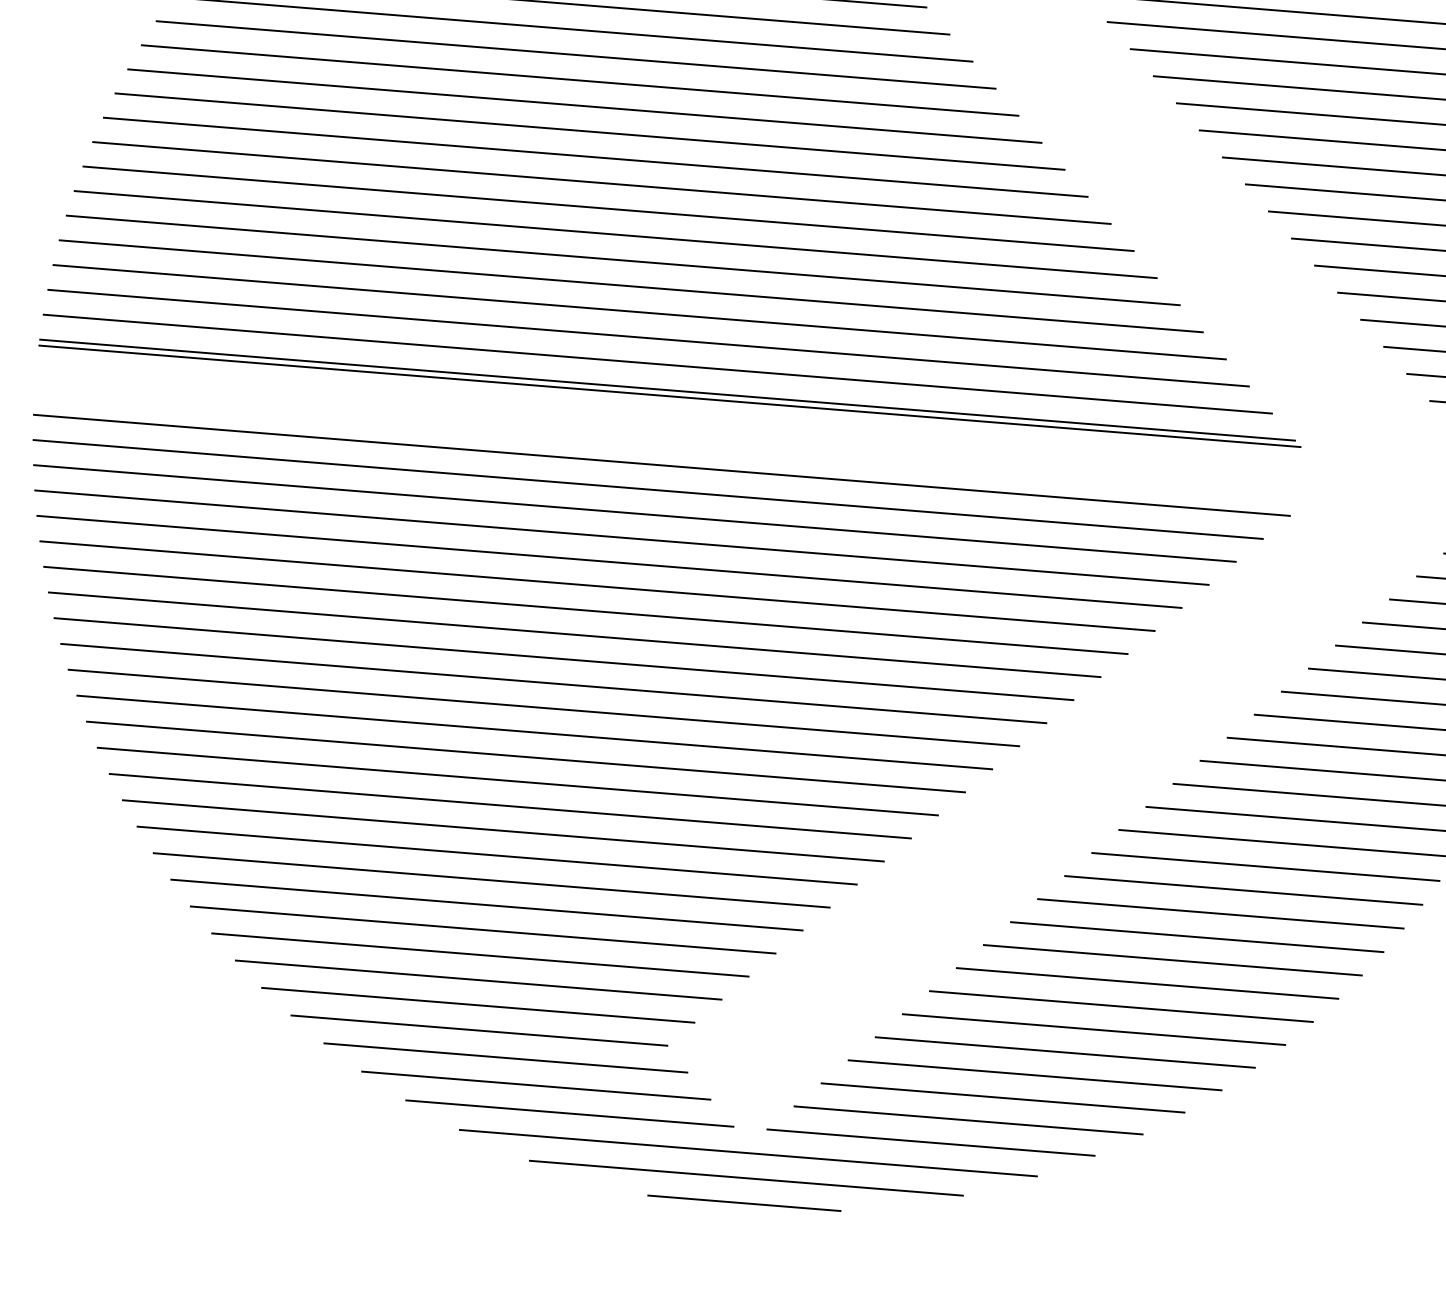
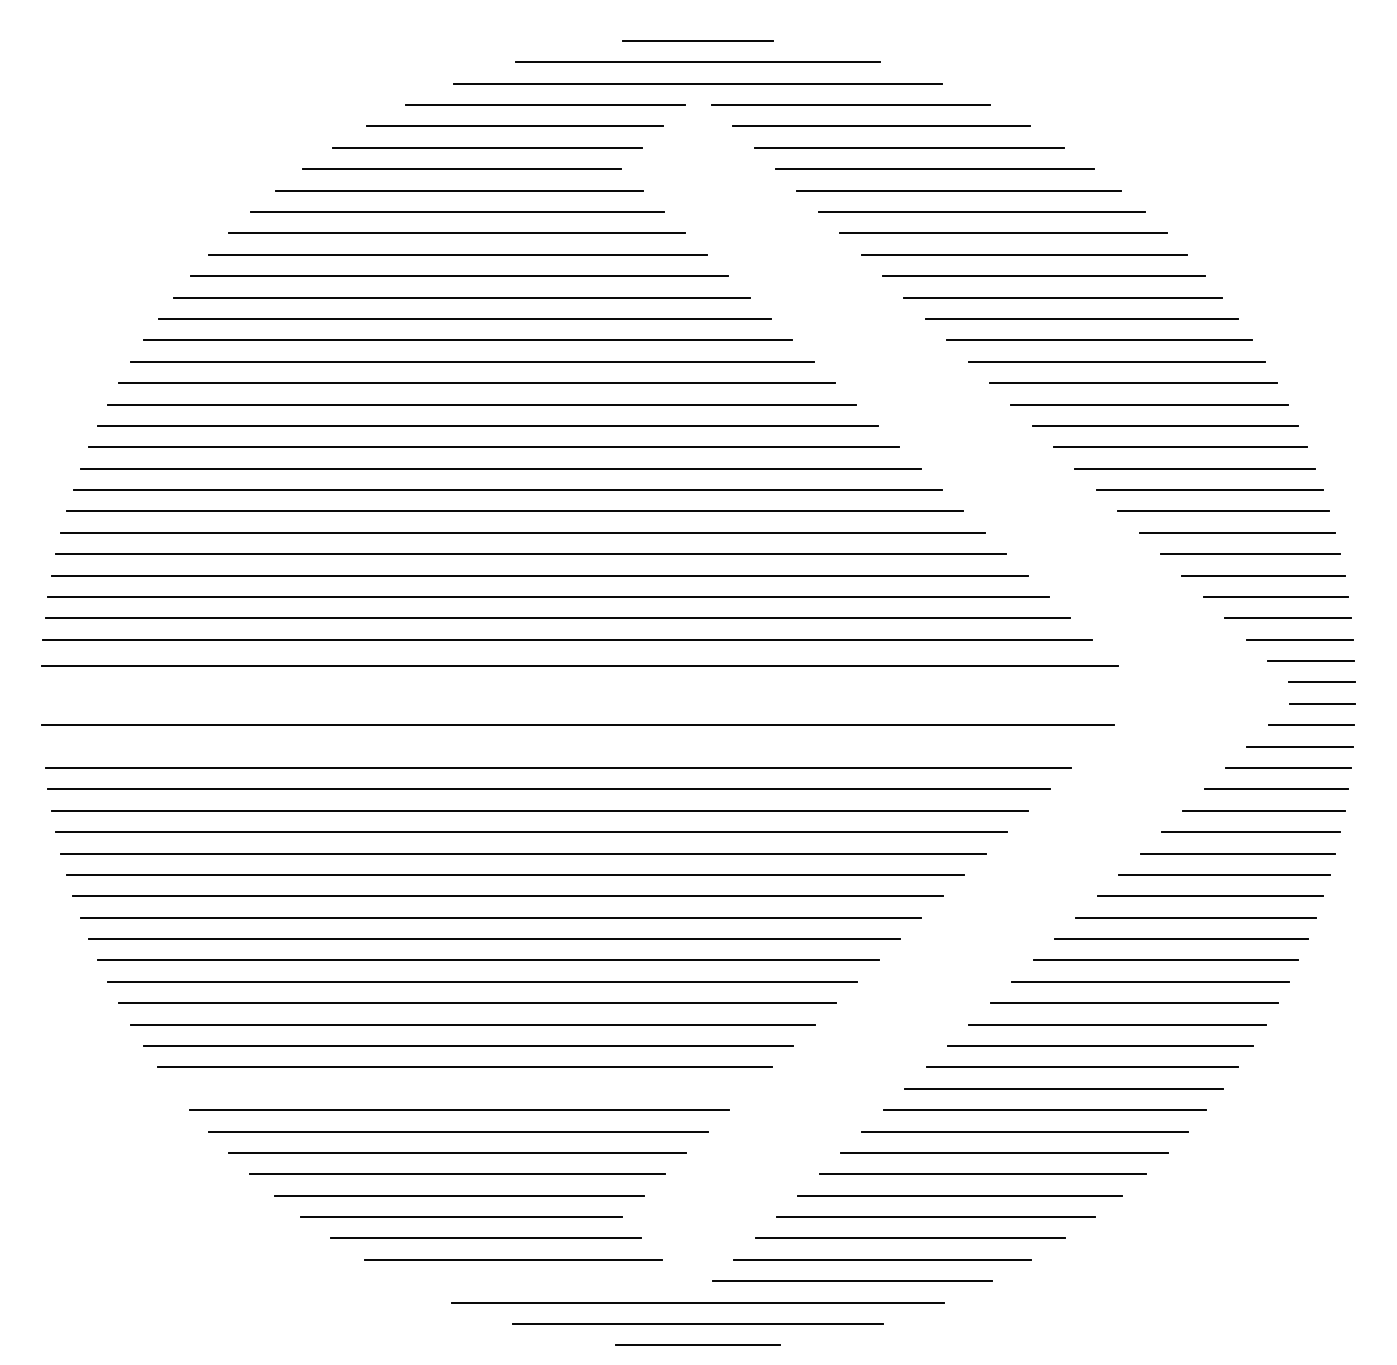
line: (667, 390) -> (577, 661), removed
line: (647, 489) -> (567, 746), removed
line: (491, 879) -> (461, 1088), removed
line: (569, 1113) -> (543, 1281), removed

